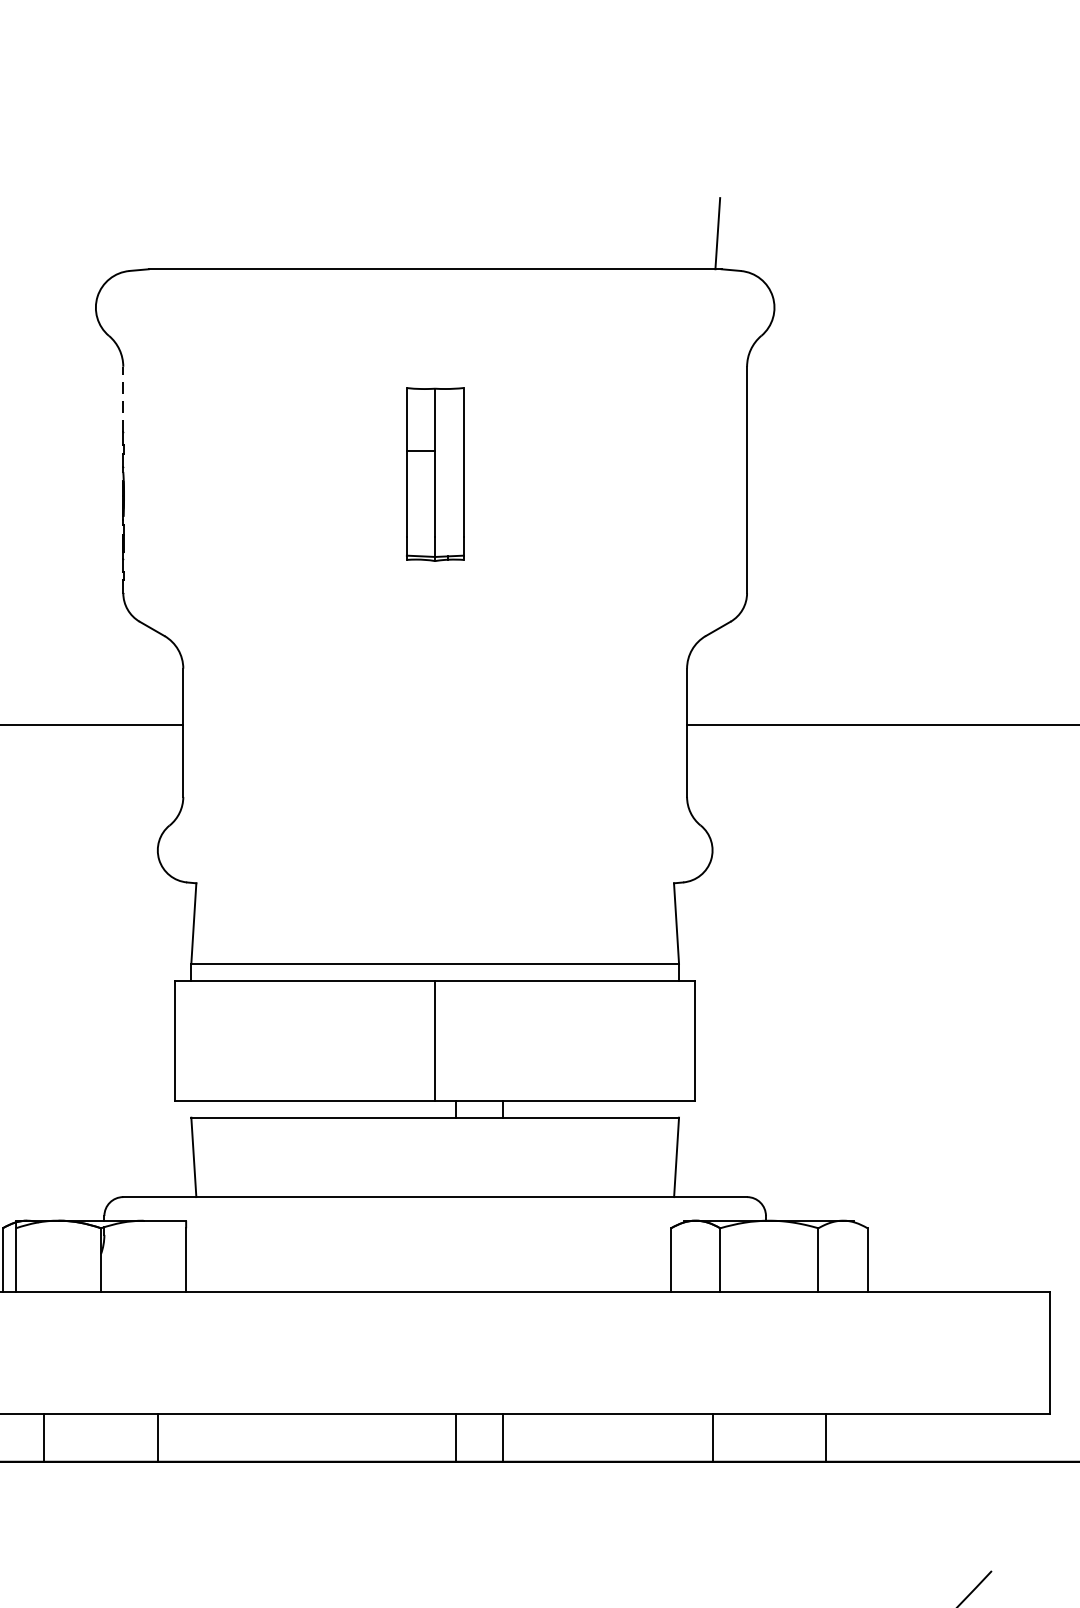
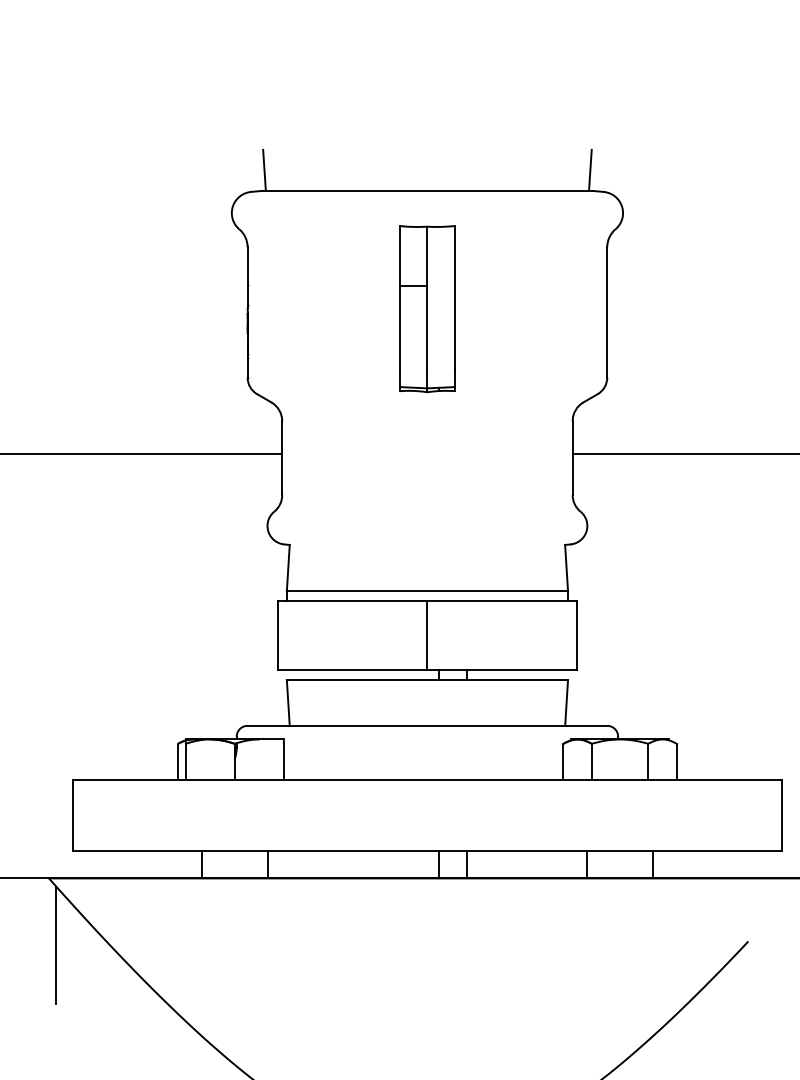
line: (152, 232) -> (264, 169), added
line: (123, 400) -> (247, 266), dashed -> solid
part: (435, 474) -> (427, 309), size x1.67

